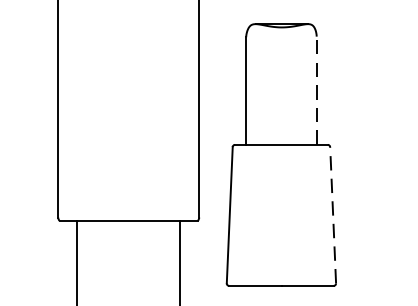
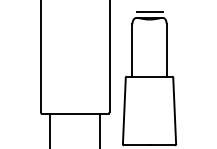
line: (281, 10) -> (149, 11), added
line: (316, 88) -> (166, 49), dashed -> solid
line: (332, 214) -> (174, 110), dashed -> solid

